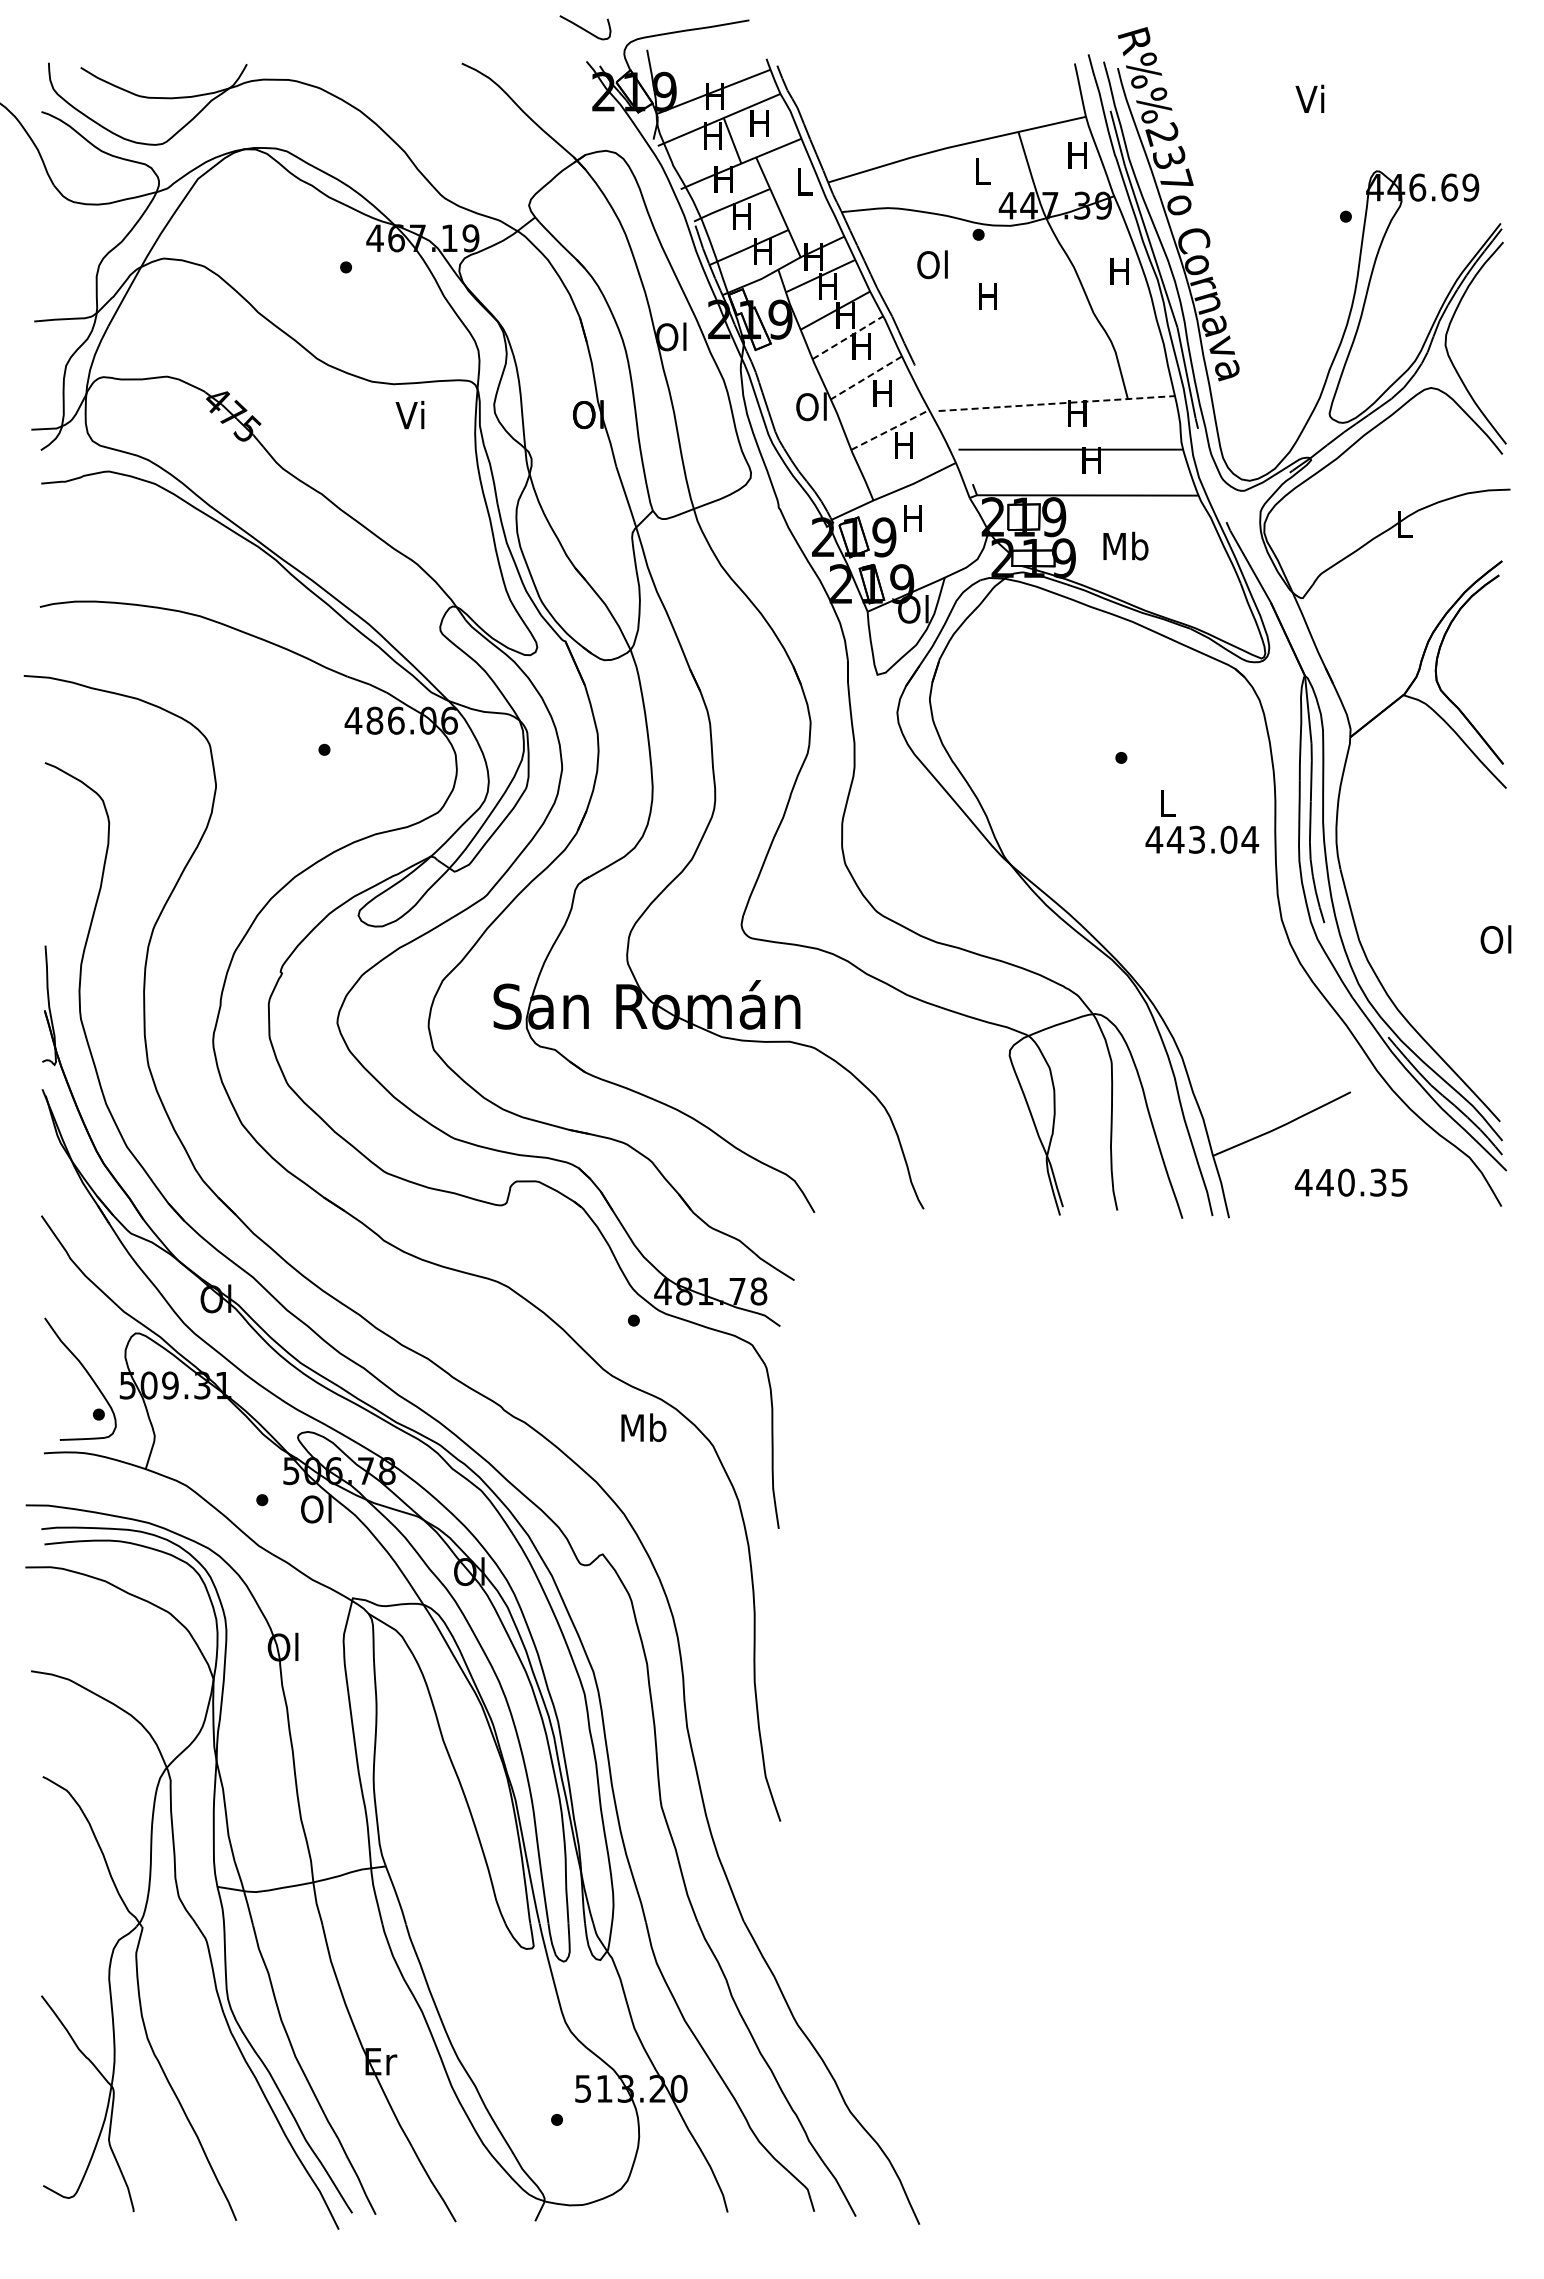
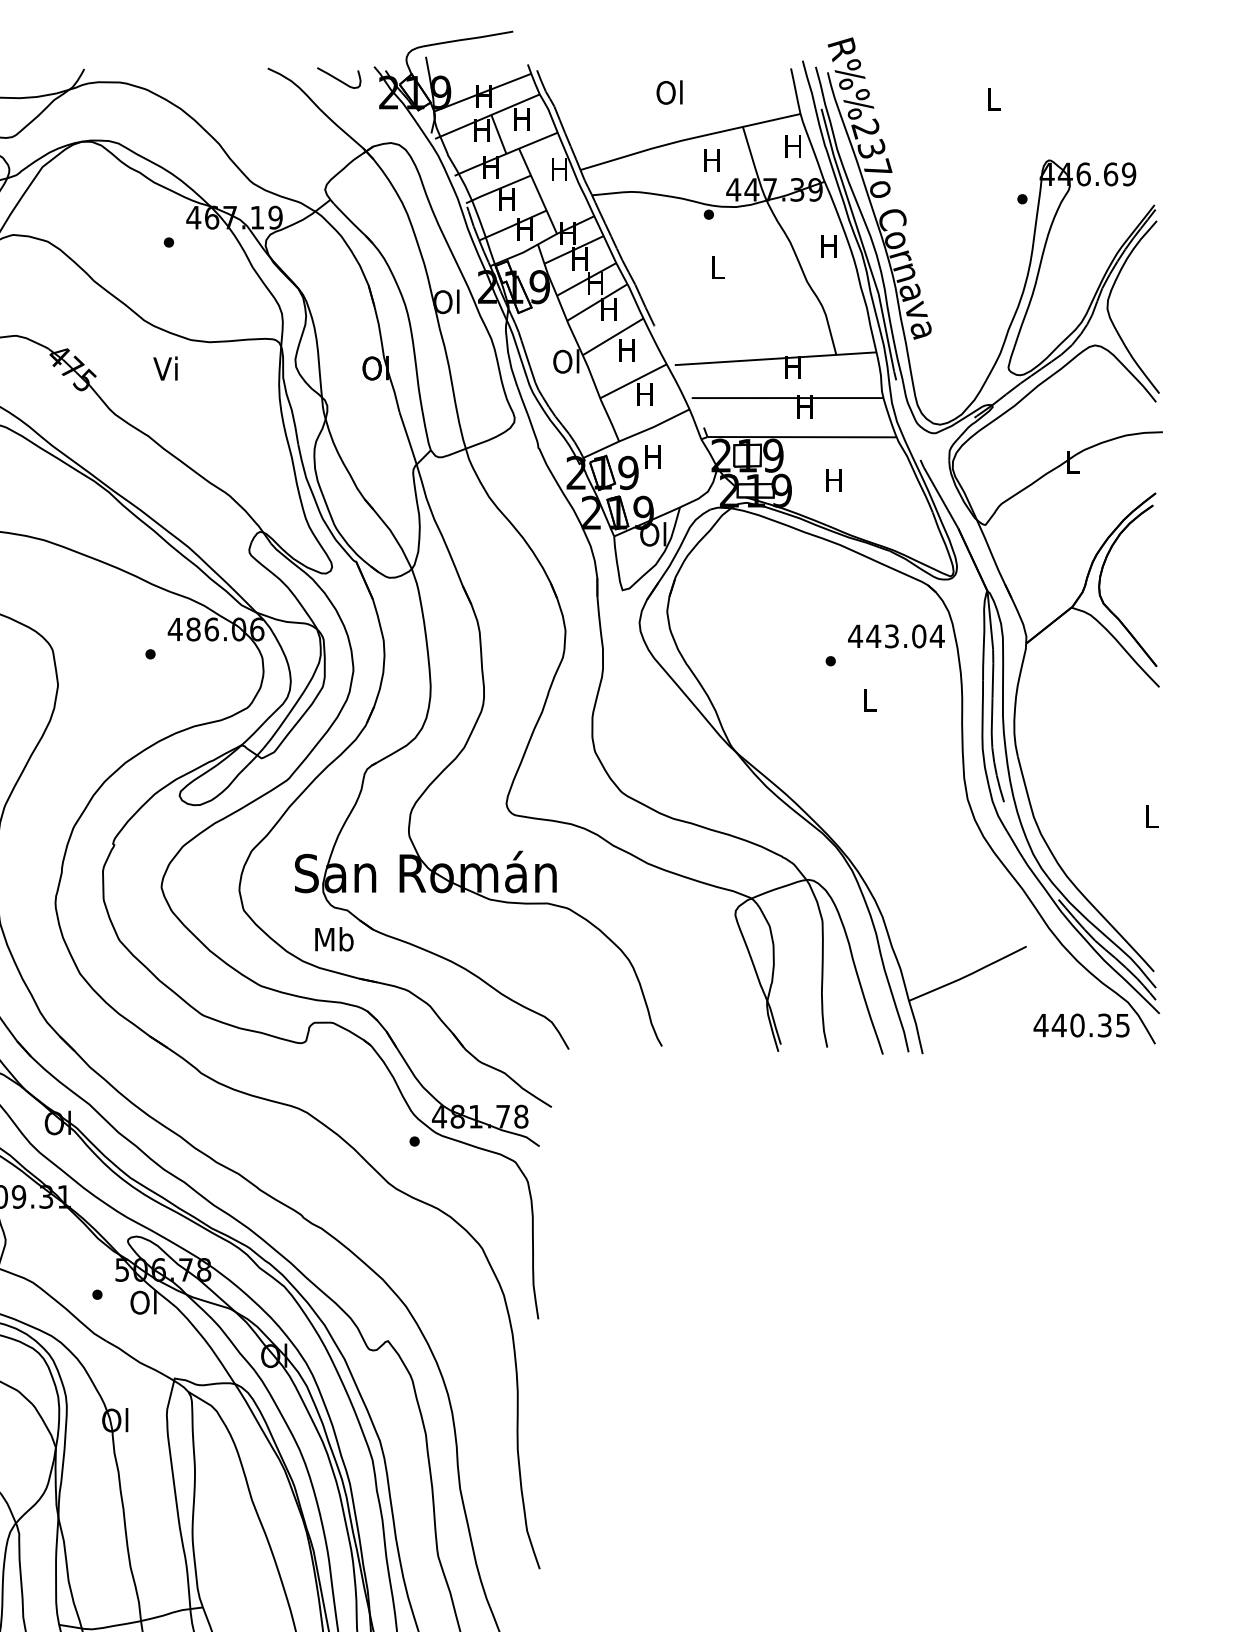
curve: (584, 28) -> (338, 78), moved
text: (1309, 98) -> (991, 98), Vi -> L
text: (981, 171) -> (711, 160), L -> H
text: (803, 181) -> (559, 169), L -> H
text: (932, 264) -> (669, 92), moved
text: (987, 296) -> (716, 267), H -> L
line: (848, 337) -> (597, 302), dashed -> solid
line: (866, 377) -> (613, 336), dashed -> solid
line: (1056, 403) -> (775, 358), dashed -> solid
text: (409, 414) -> (165, 368), moved
line: (890, 430) -> (633, 381), dashed -> solid
text: (1125, 545) -> (834, 479), Mb -> H
text: (1202, 839) -> (896, 636), moved
text: (1495, 939) -> (1150, 816), Ol -> L
text: (1350, 1182) -> (1080, 1025), moved
text: (643, 1427) -> (334, 939), moved

